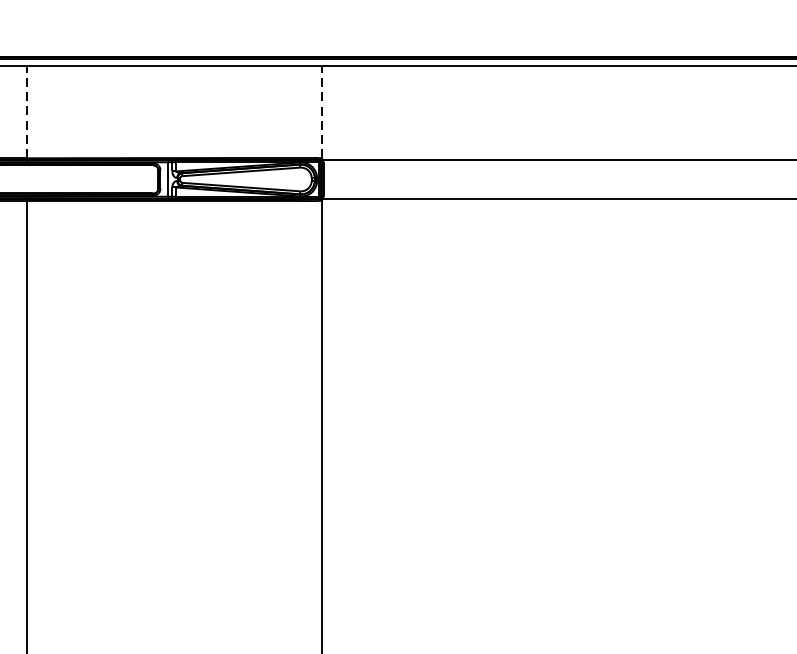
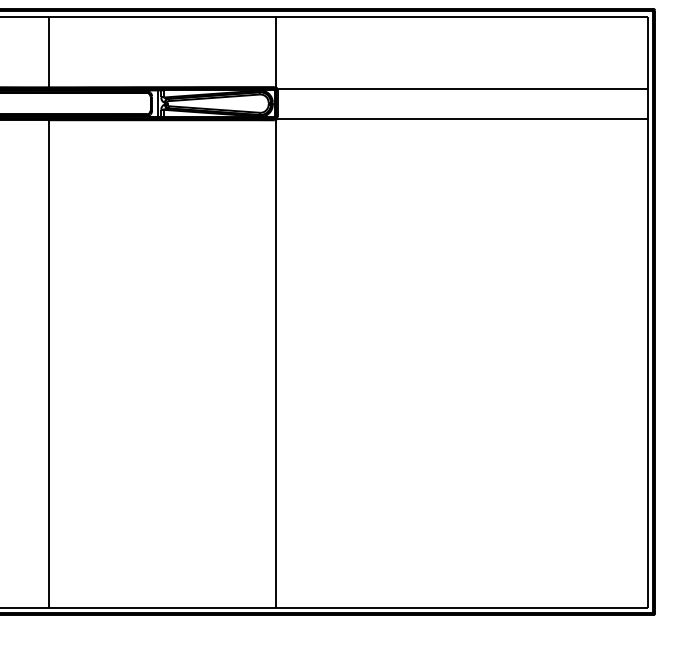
line: (27, 111) -> (49, 51), dashed -> solid
line: (321, 111) -> (276, 51), dashed -> solid

